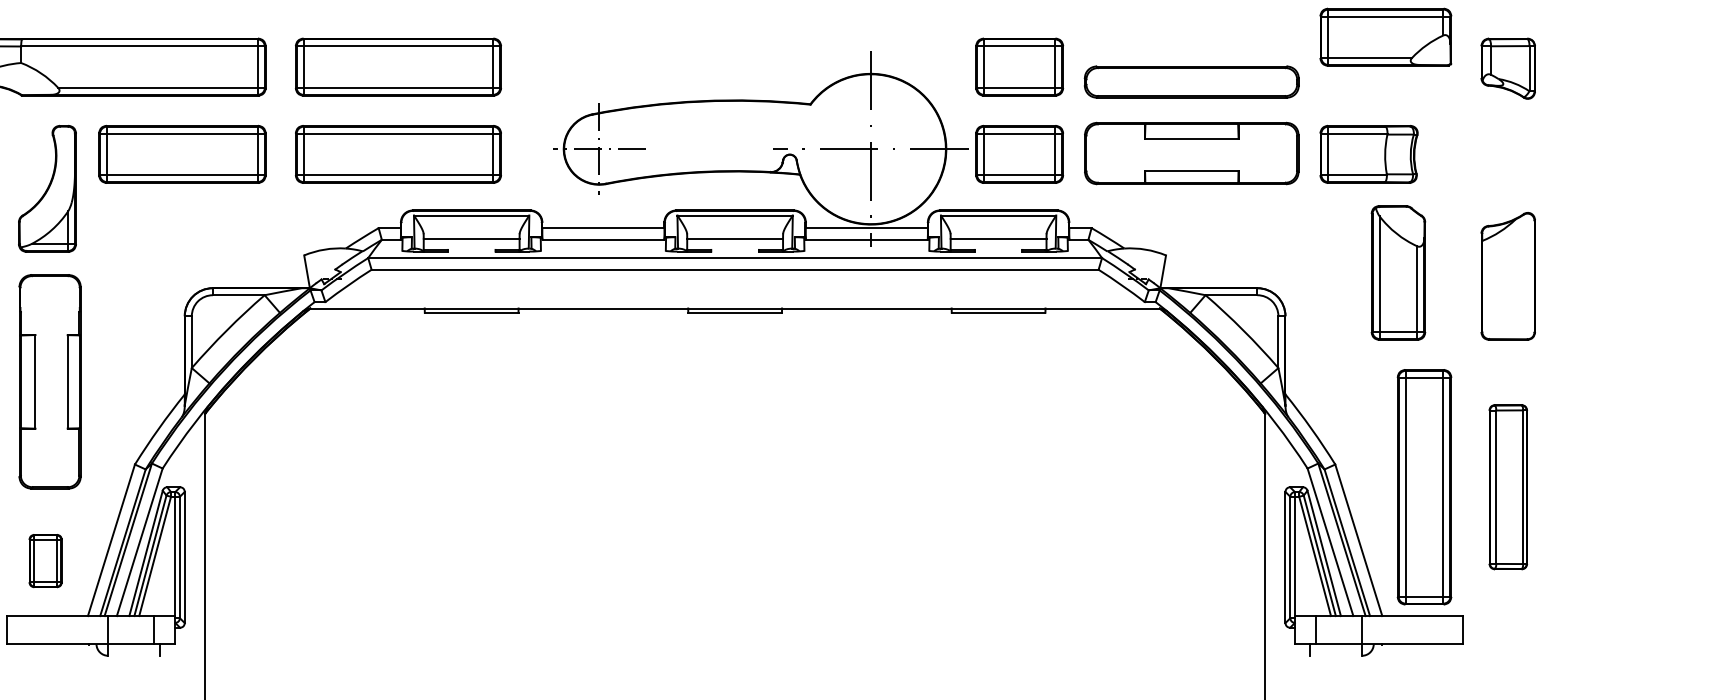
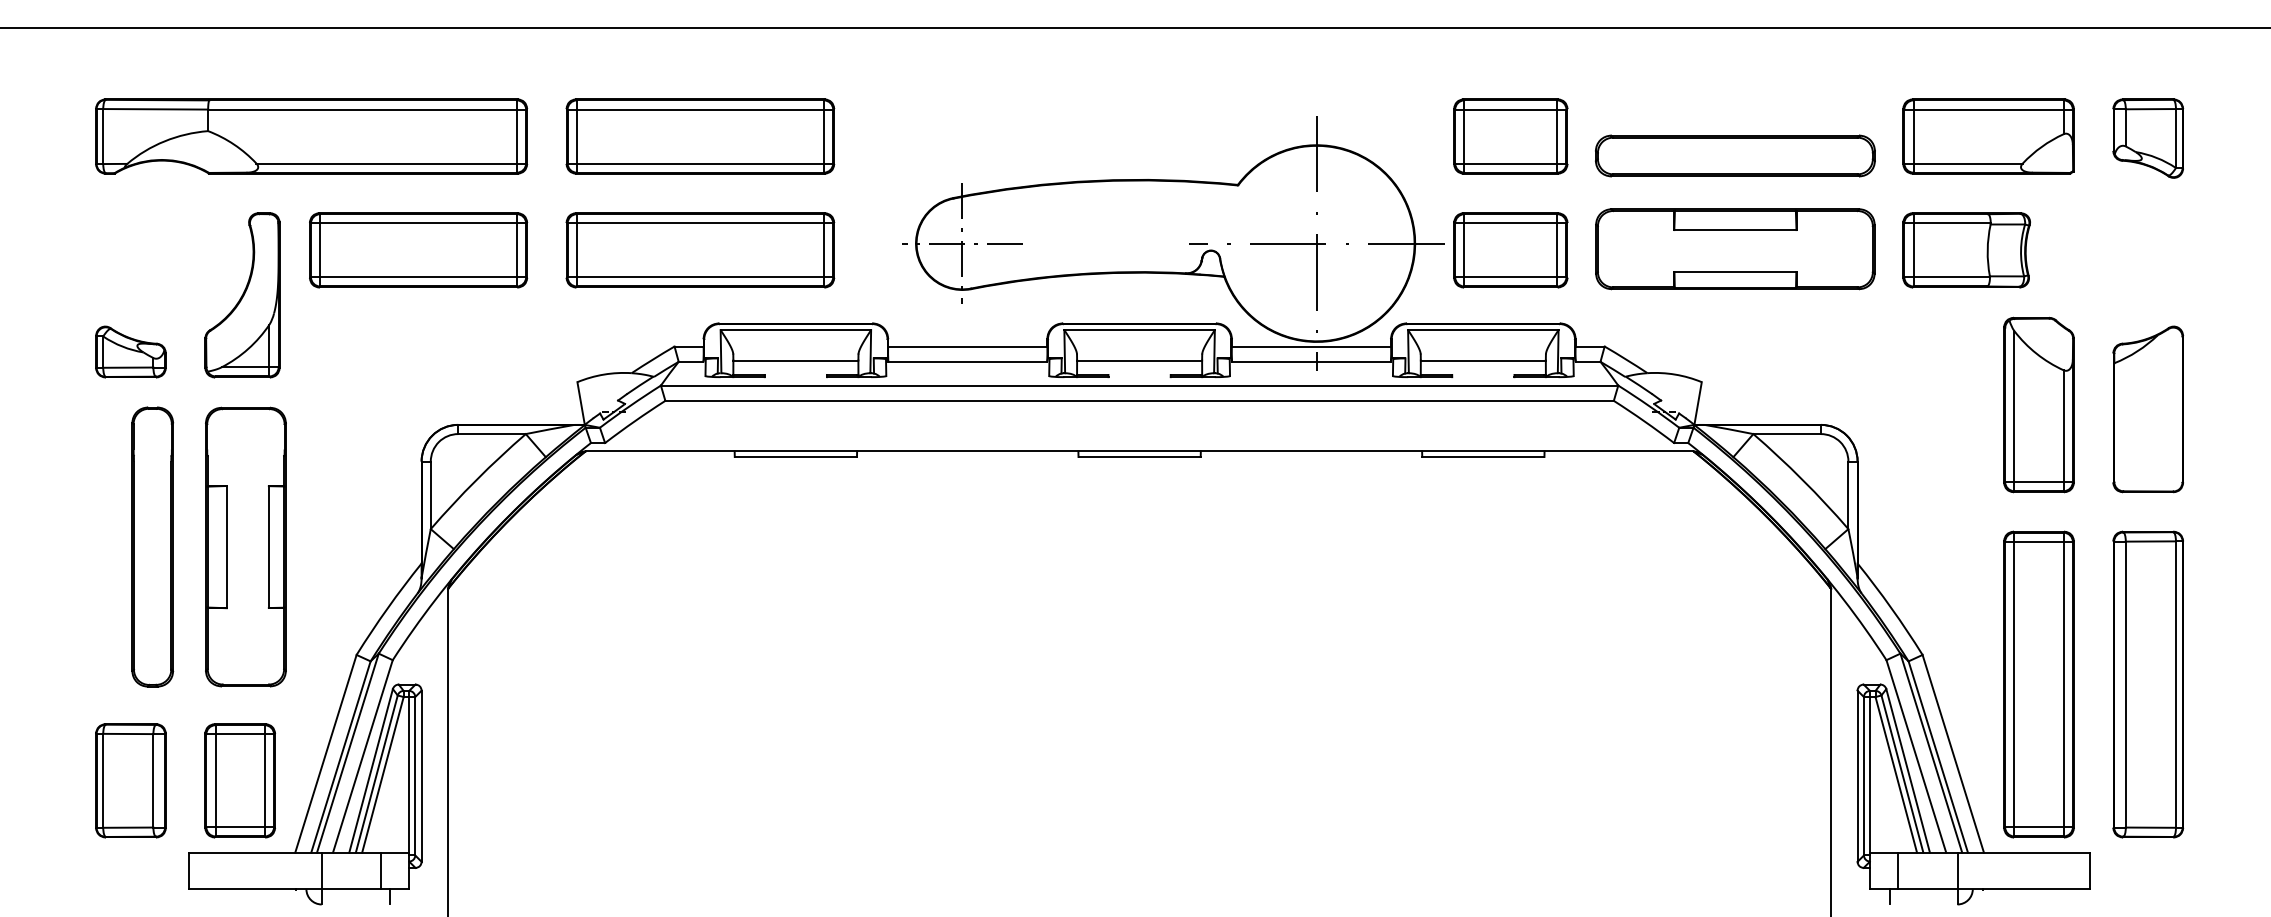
part: (1385, 37) -> (1988, 136), moved
part: (1398, 272) -> (2038, 404), moved
part: (1508, 487) -> (2148, 684), size x1.43
part: (45, 560) -> (239, 780), size x1.67

